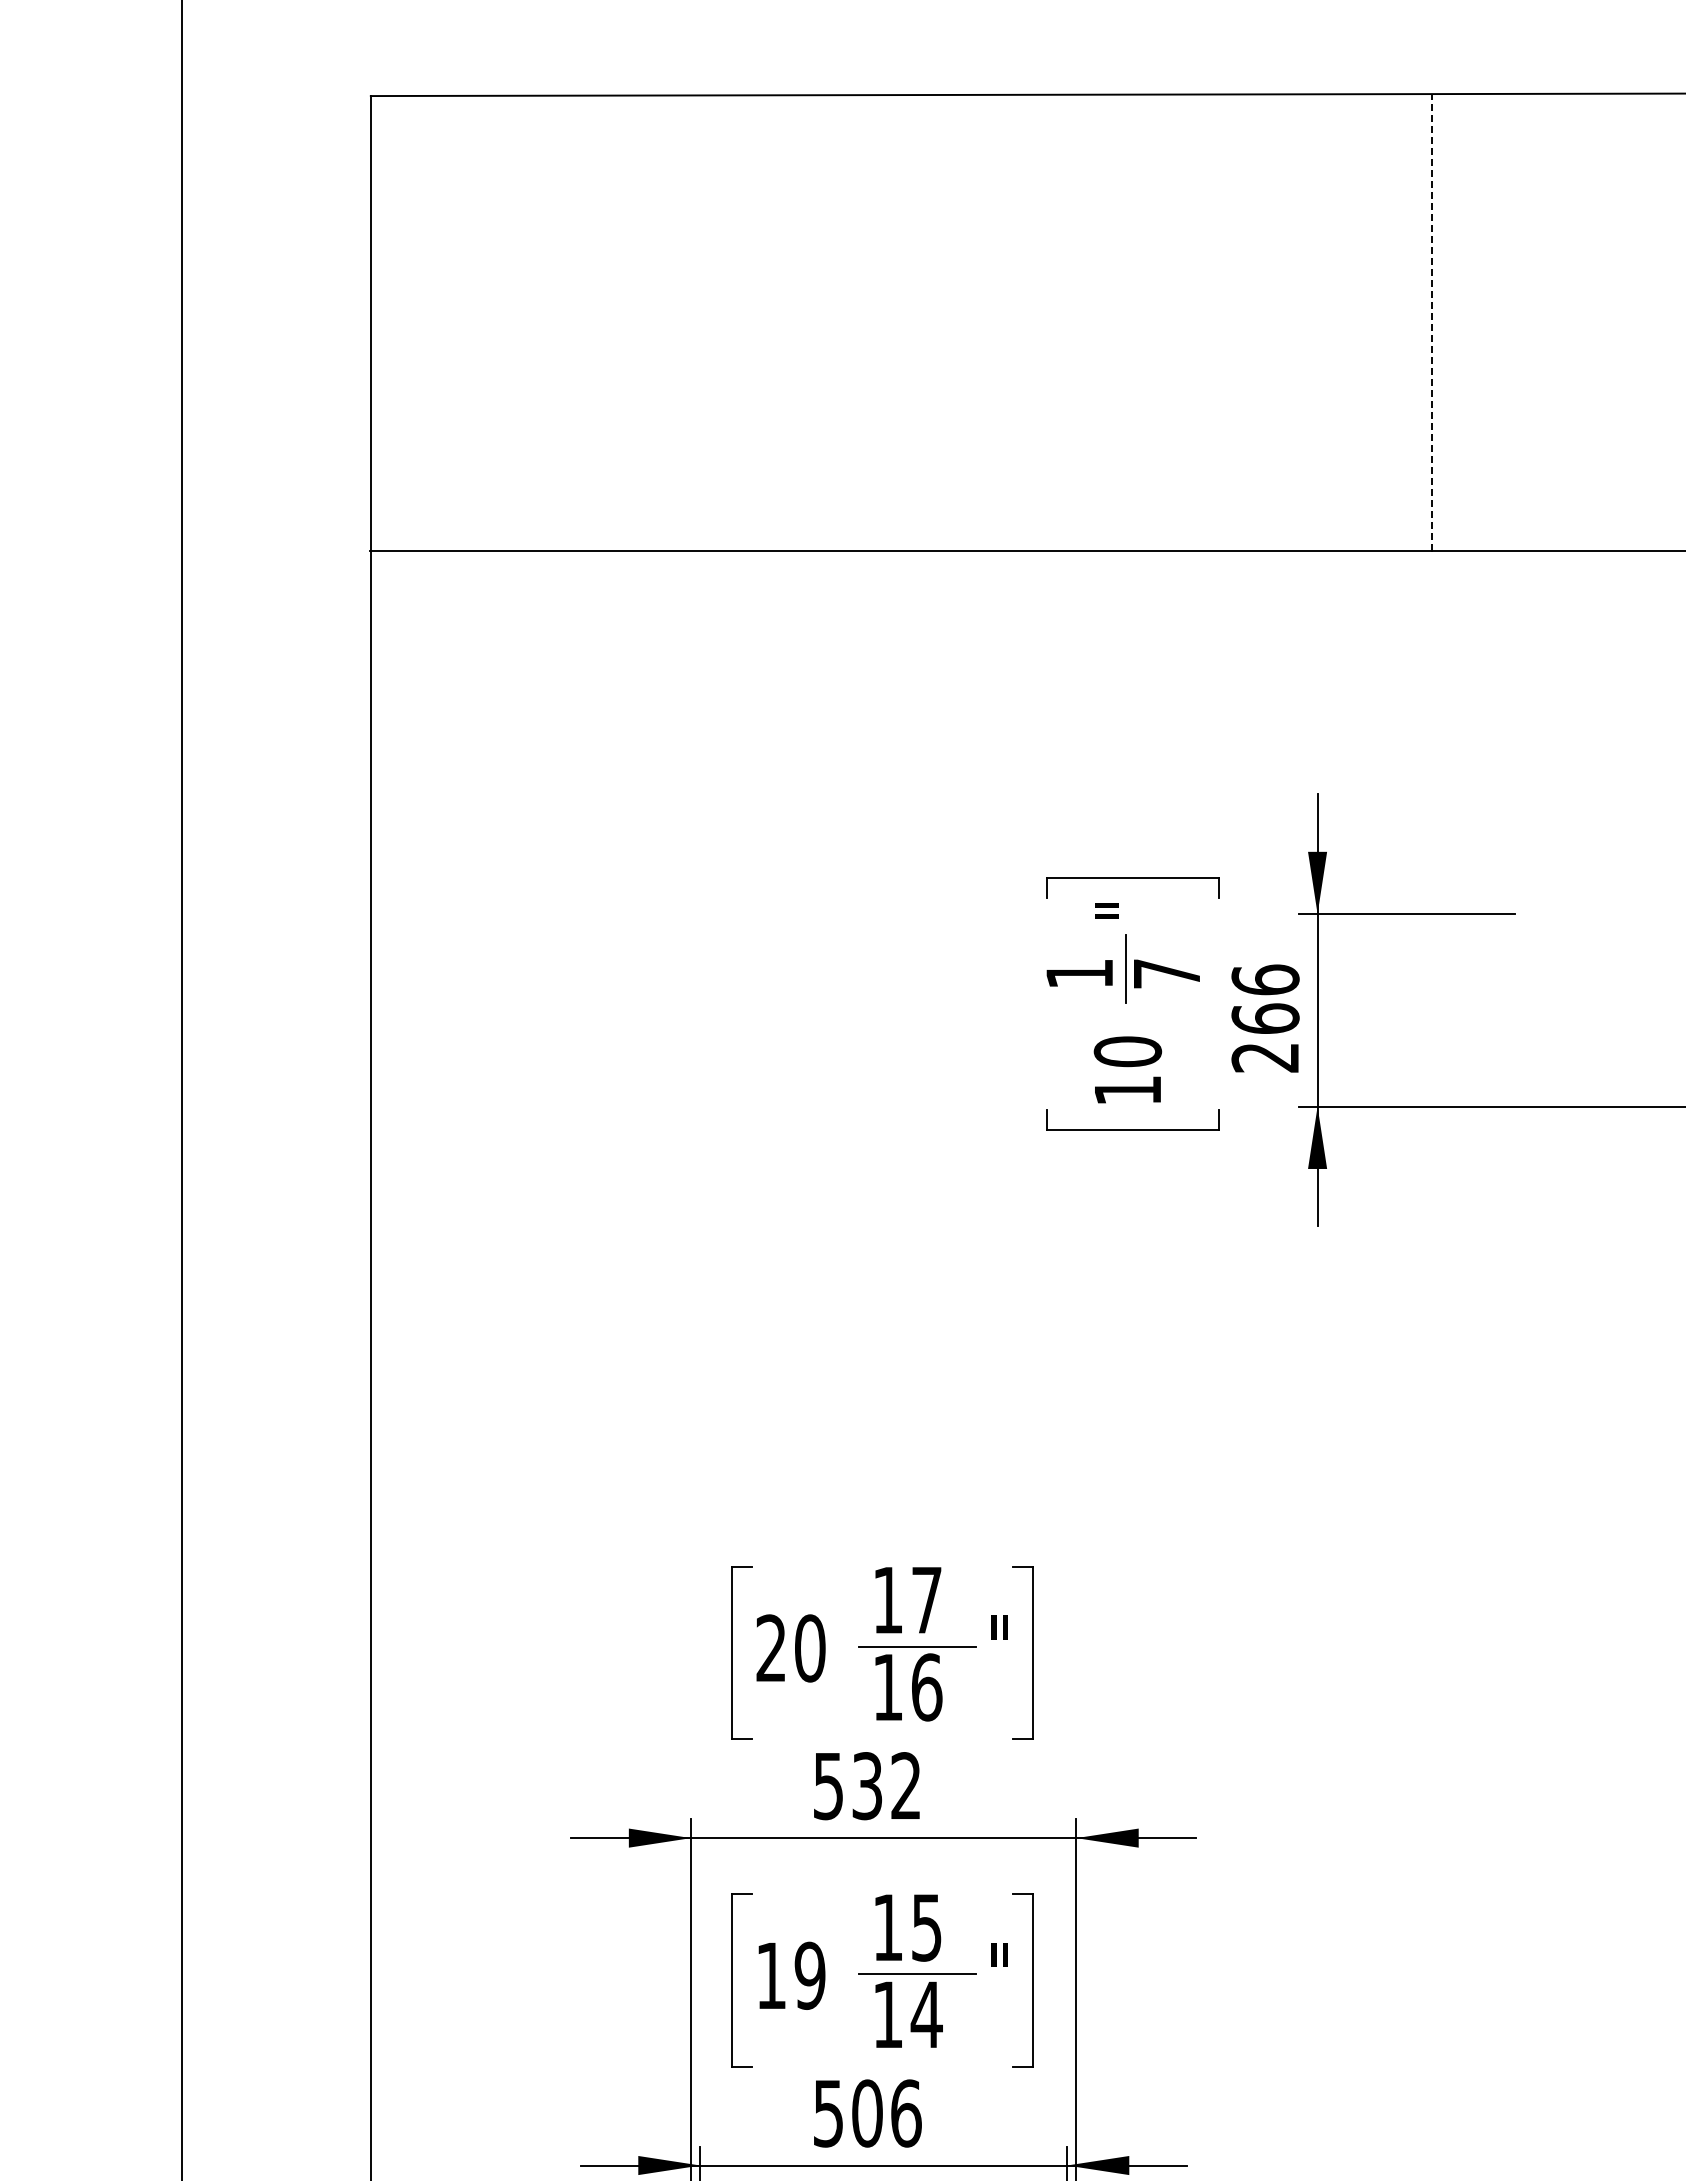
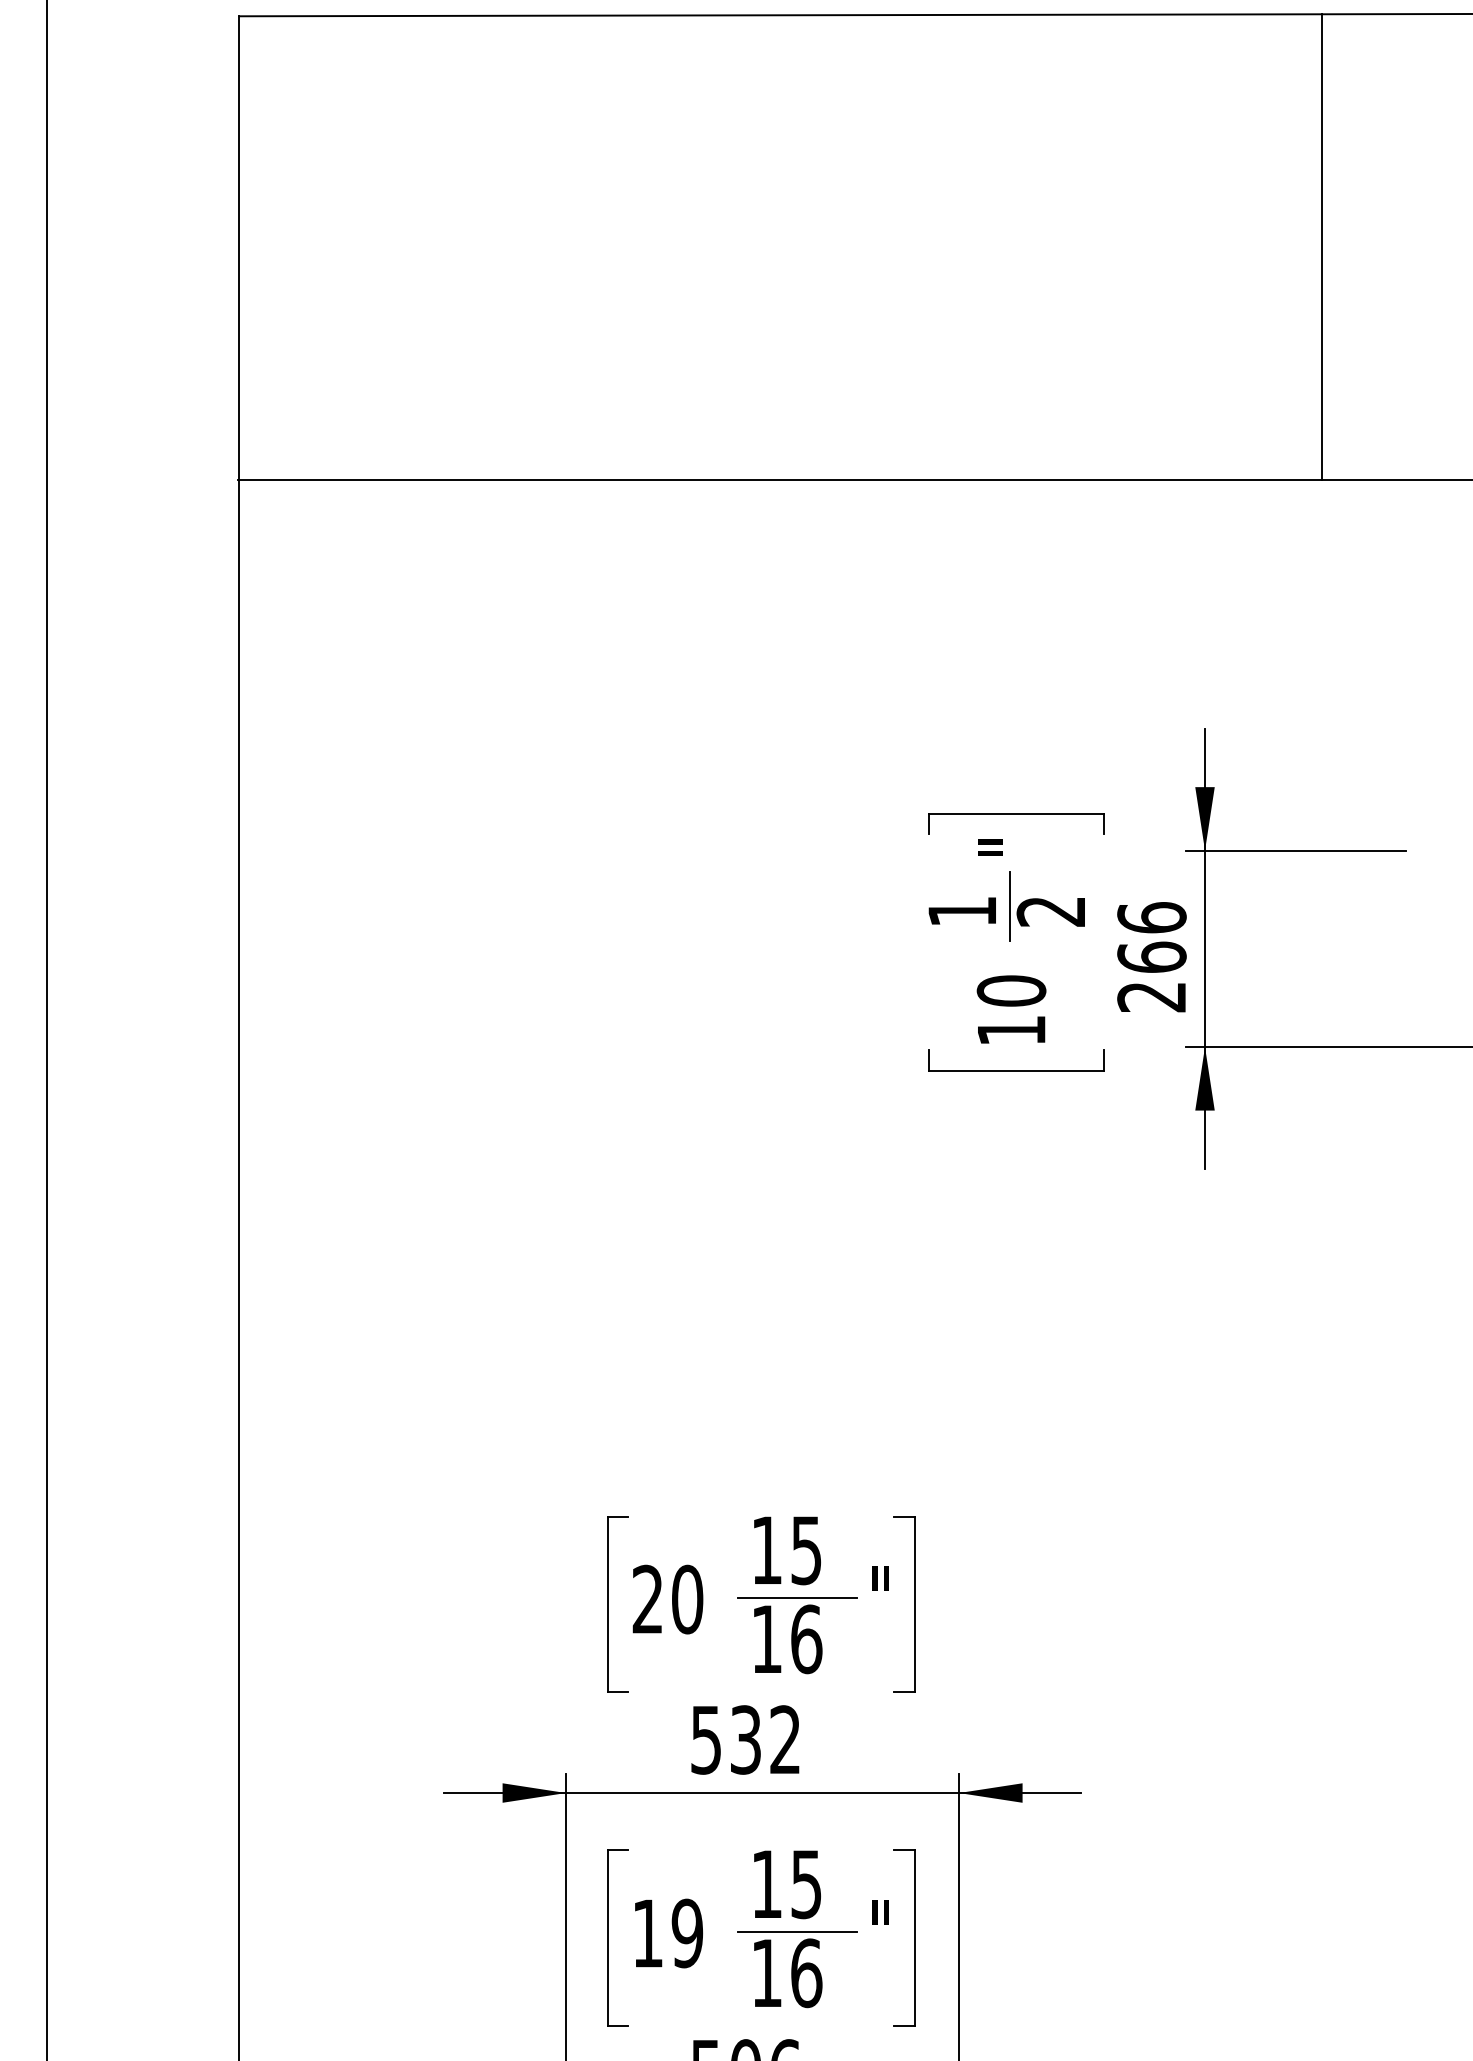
line: (1431, 321) -> (1321, 246), dashed -> solid
text: (1165, 973) -> (1049, 911), 7 -> 2
text: (926, 1600) -> (806, 1550), 17 -> 15
text: (926, 2014) -> (806, 1972), 14 -> 16

